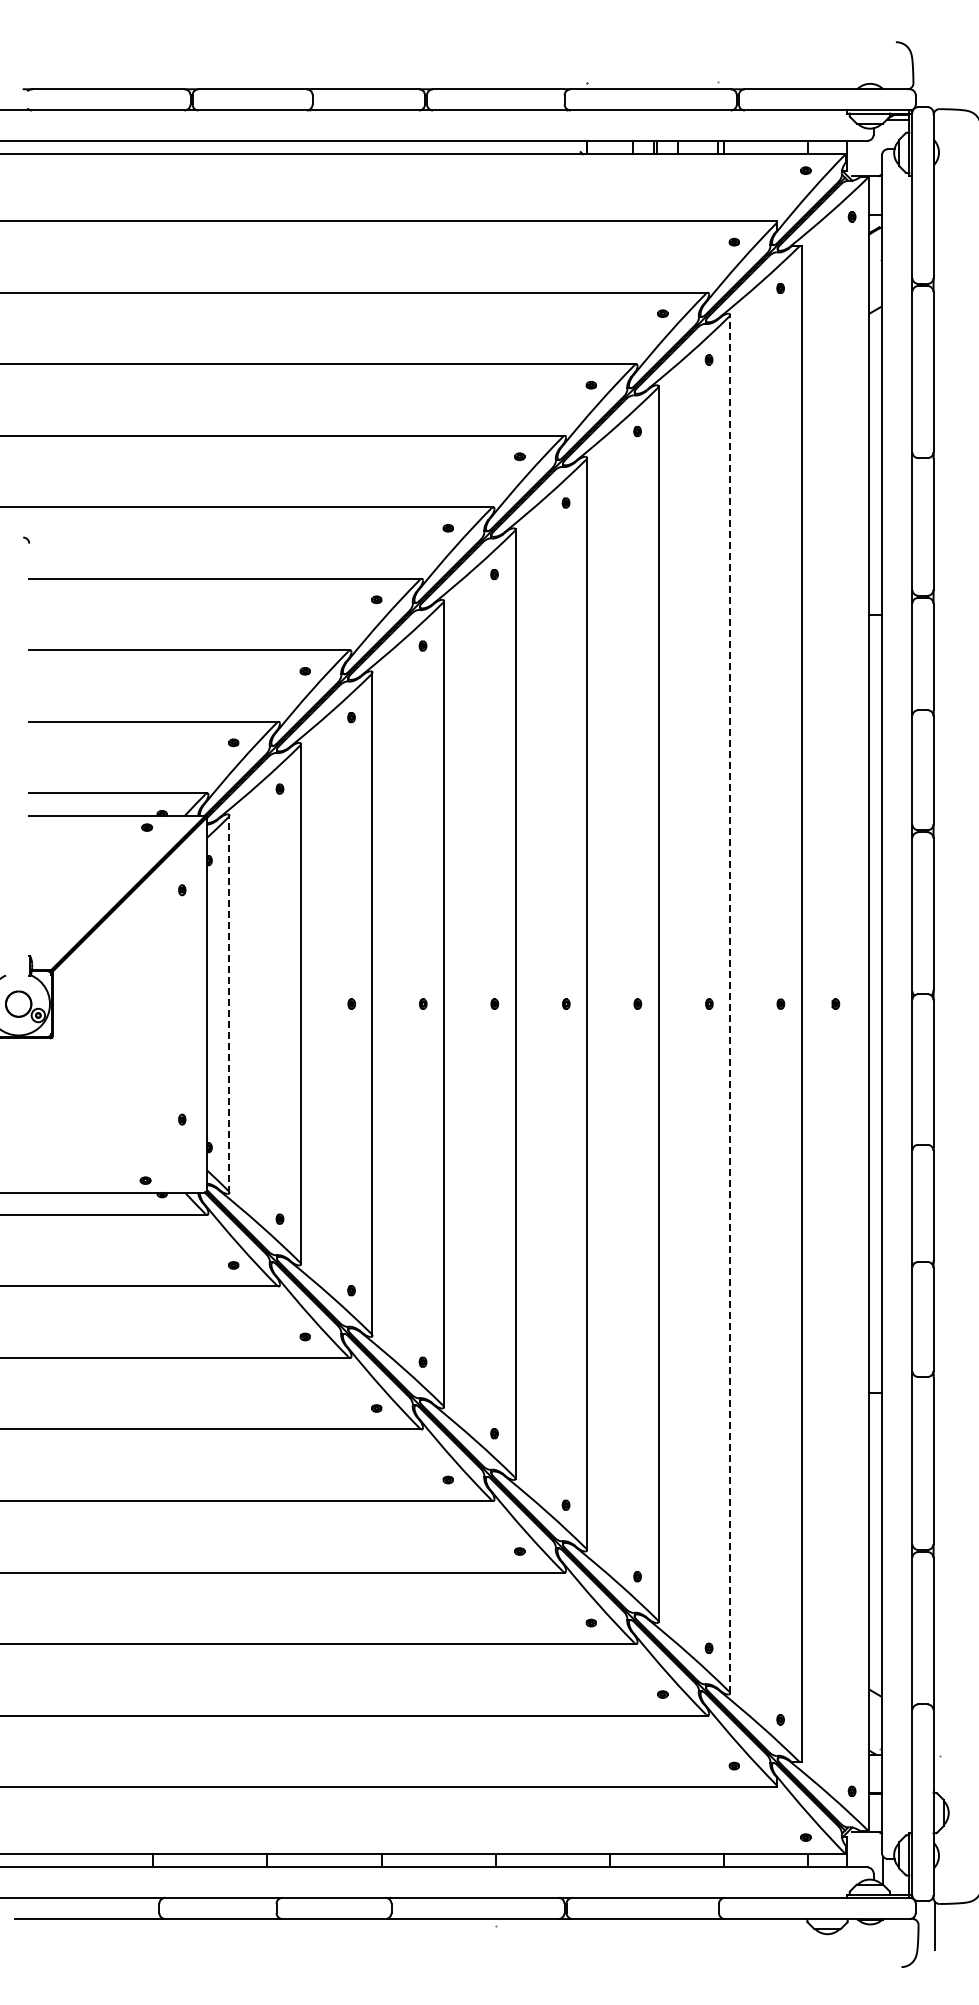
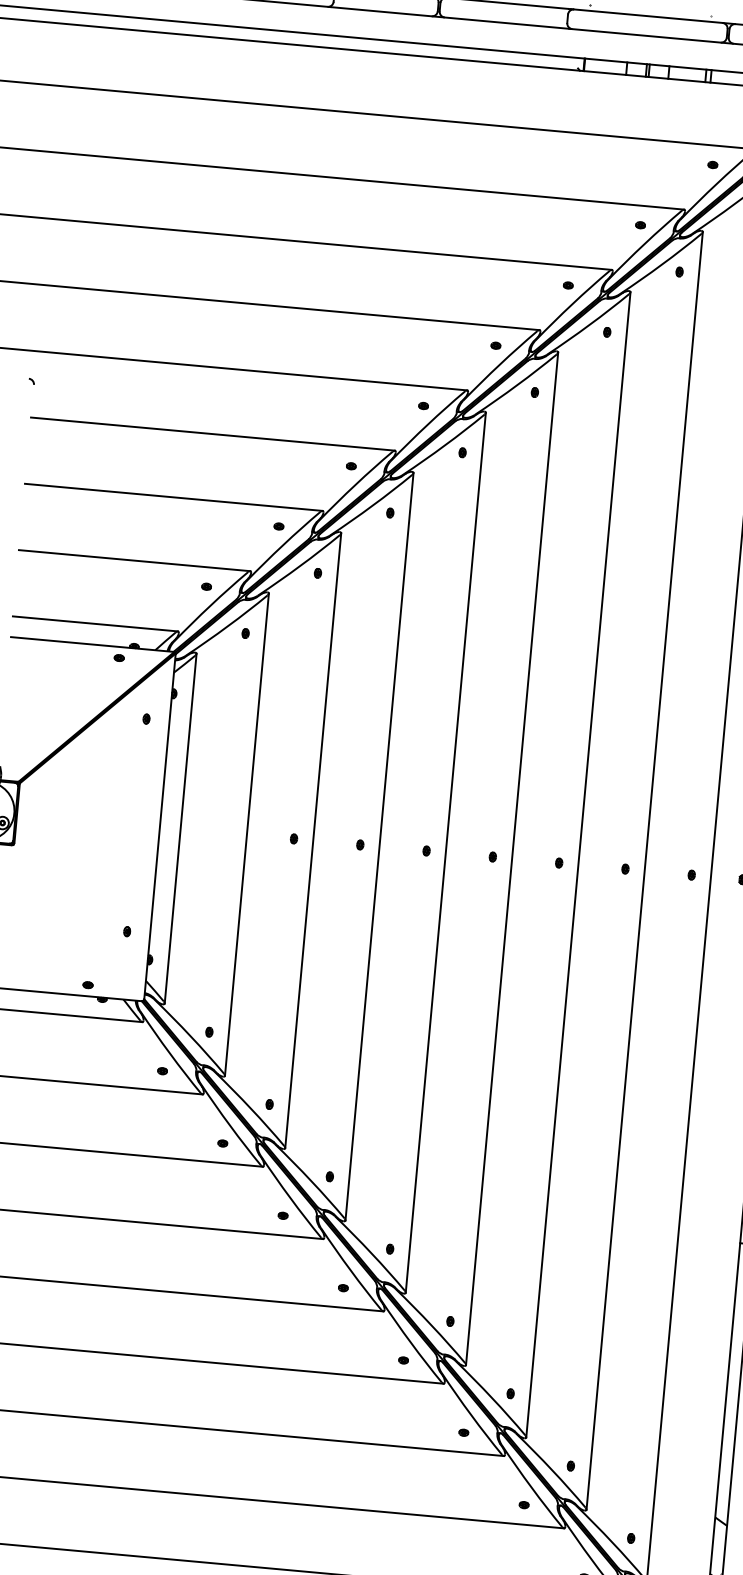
line: (730, 1003) -> (645, 870), dashed -> solid
line: (229, 1004) -> (180, 828), dashed -> solid

